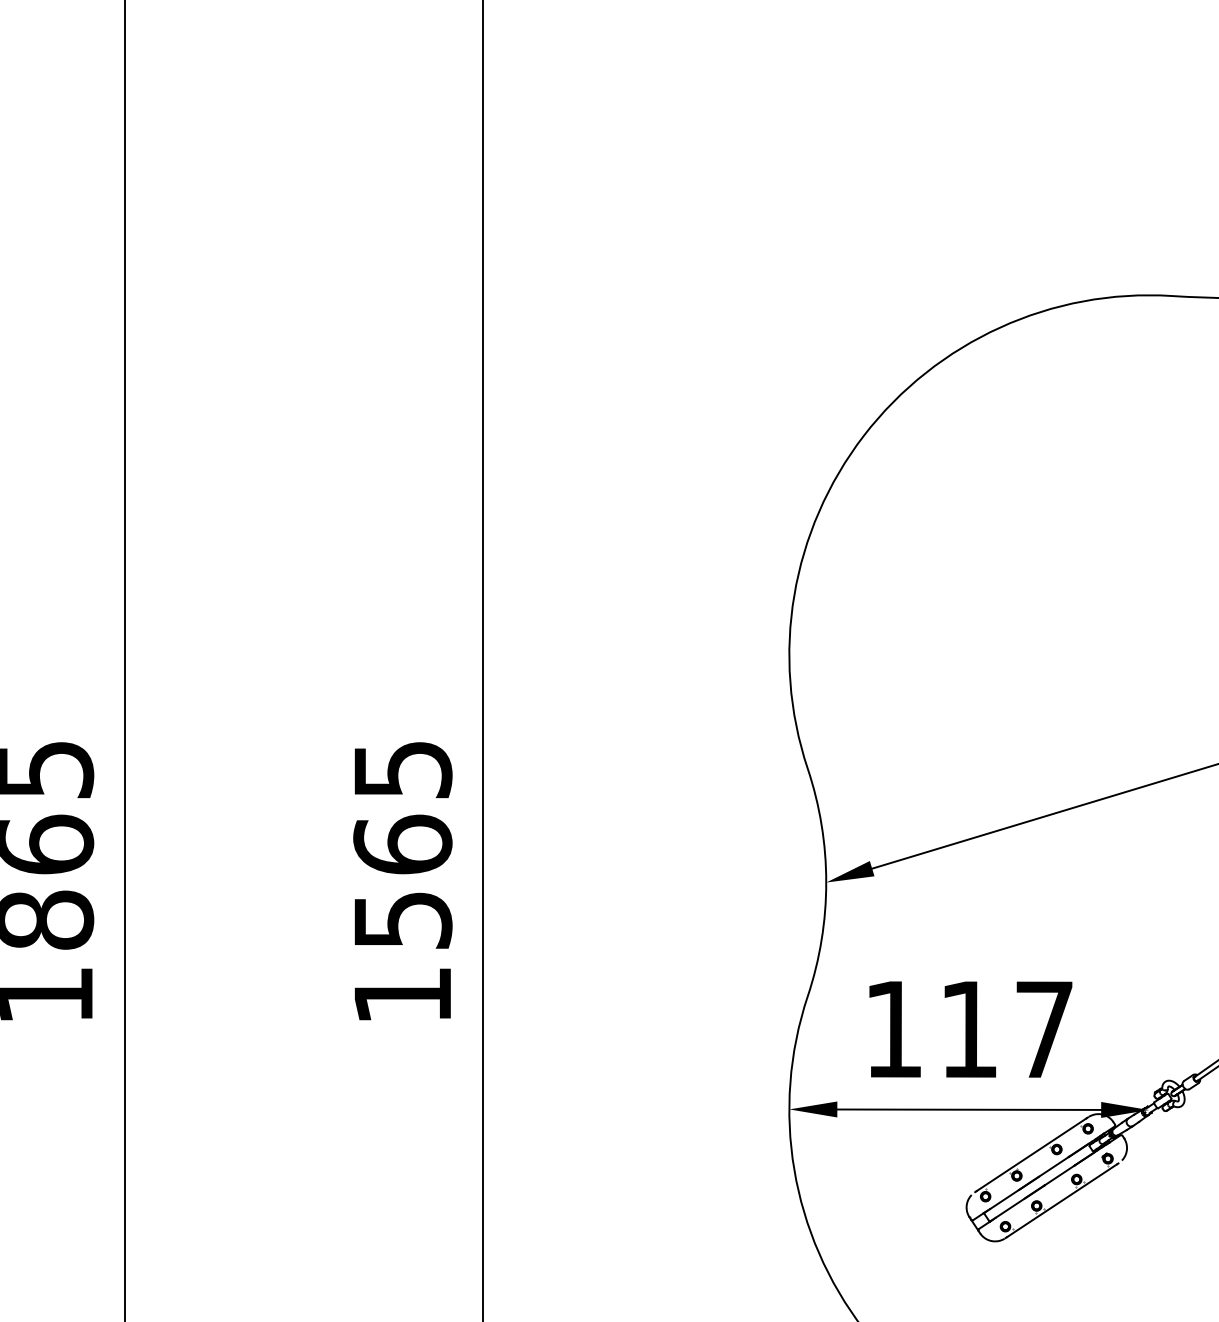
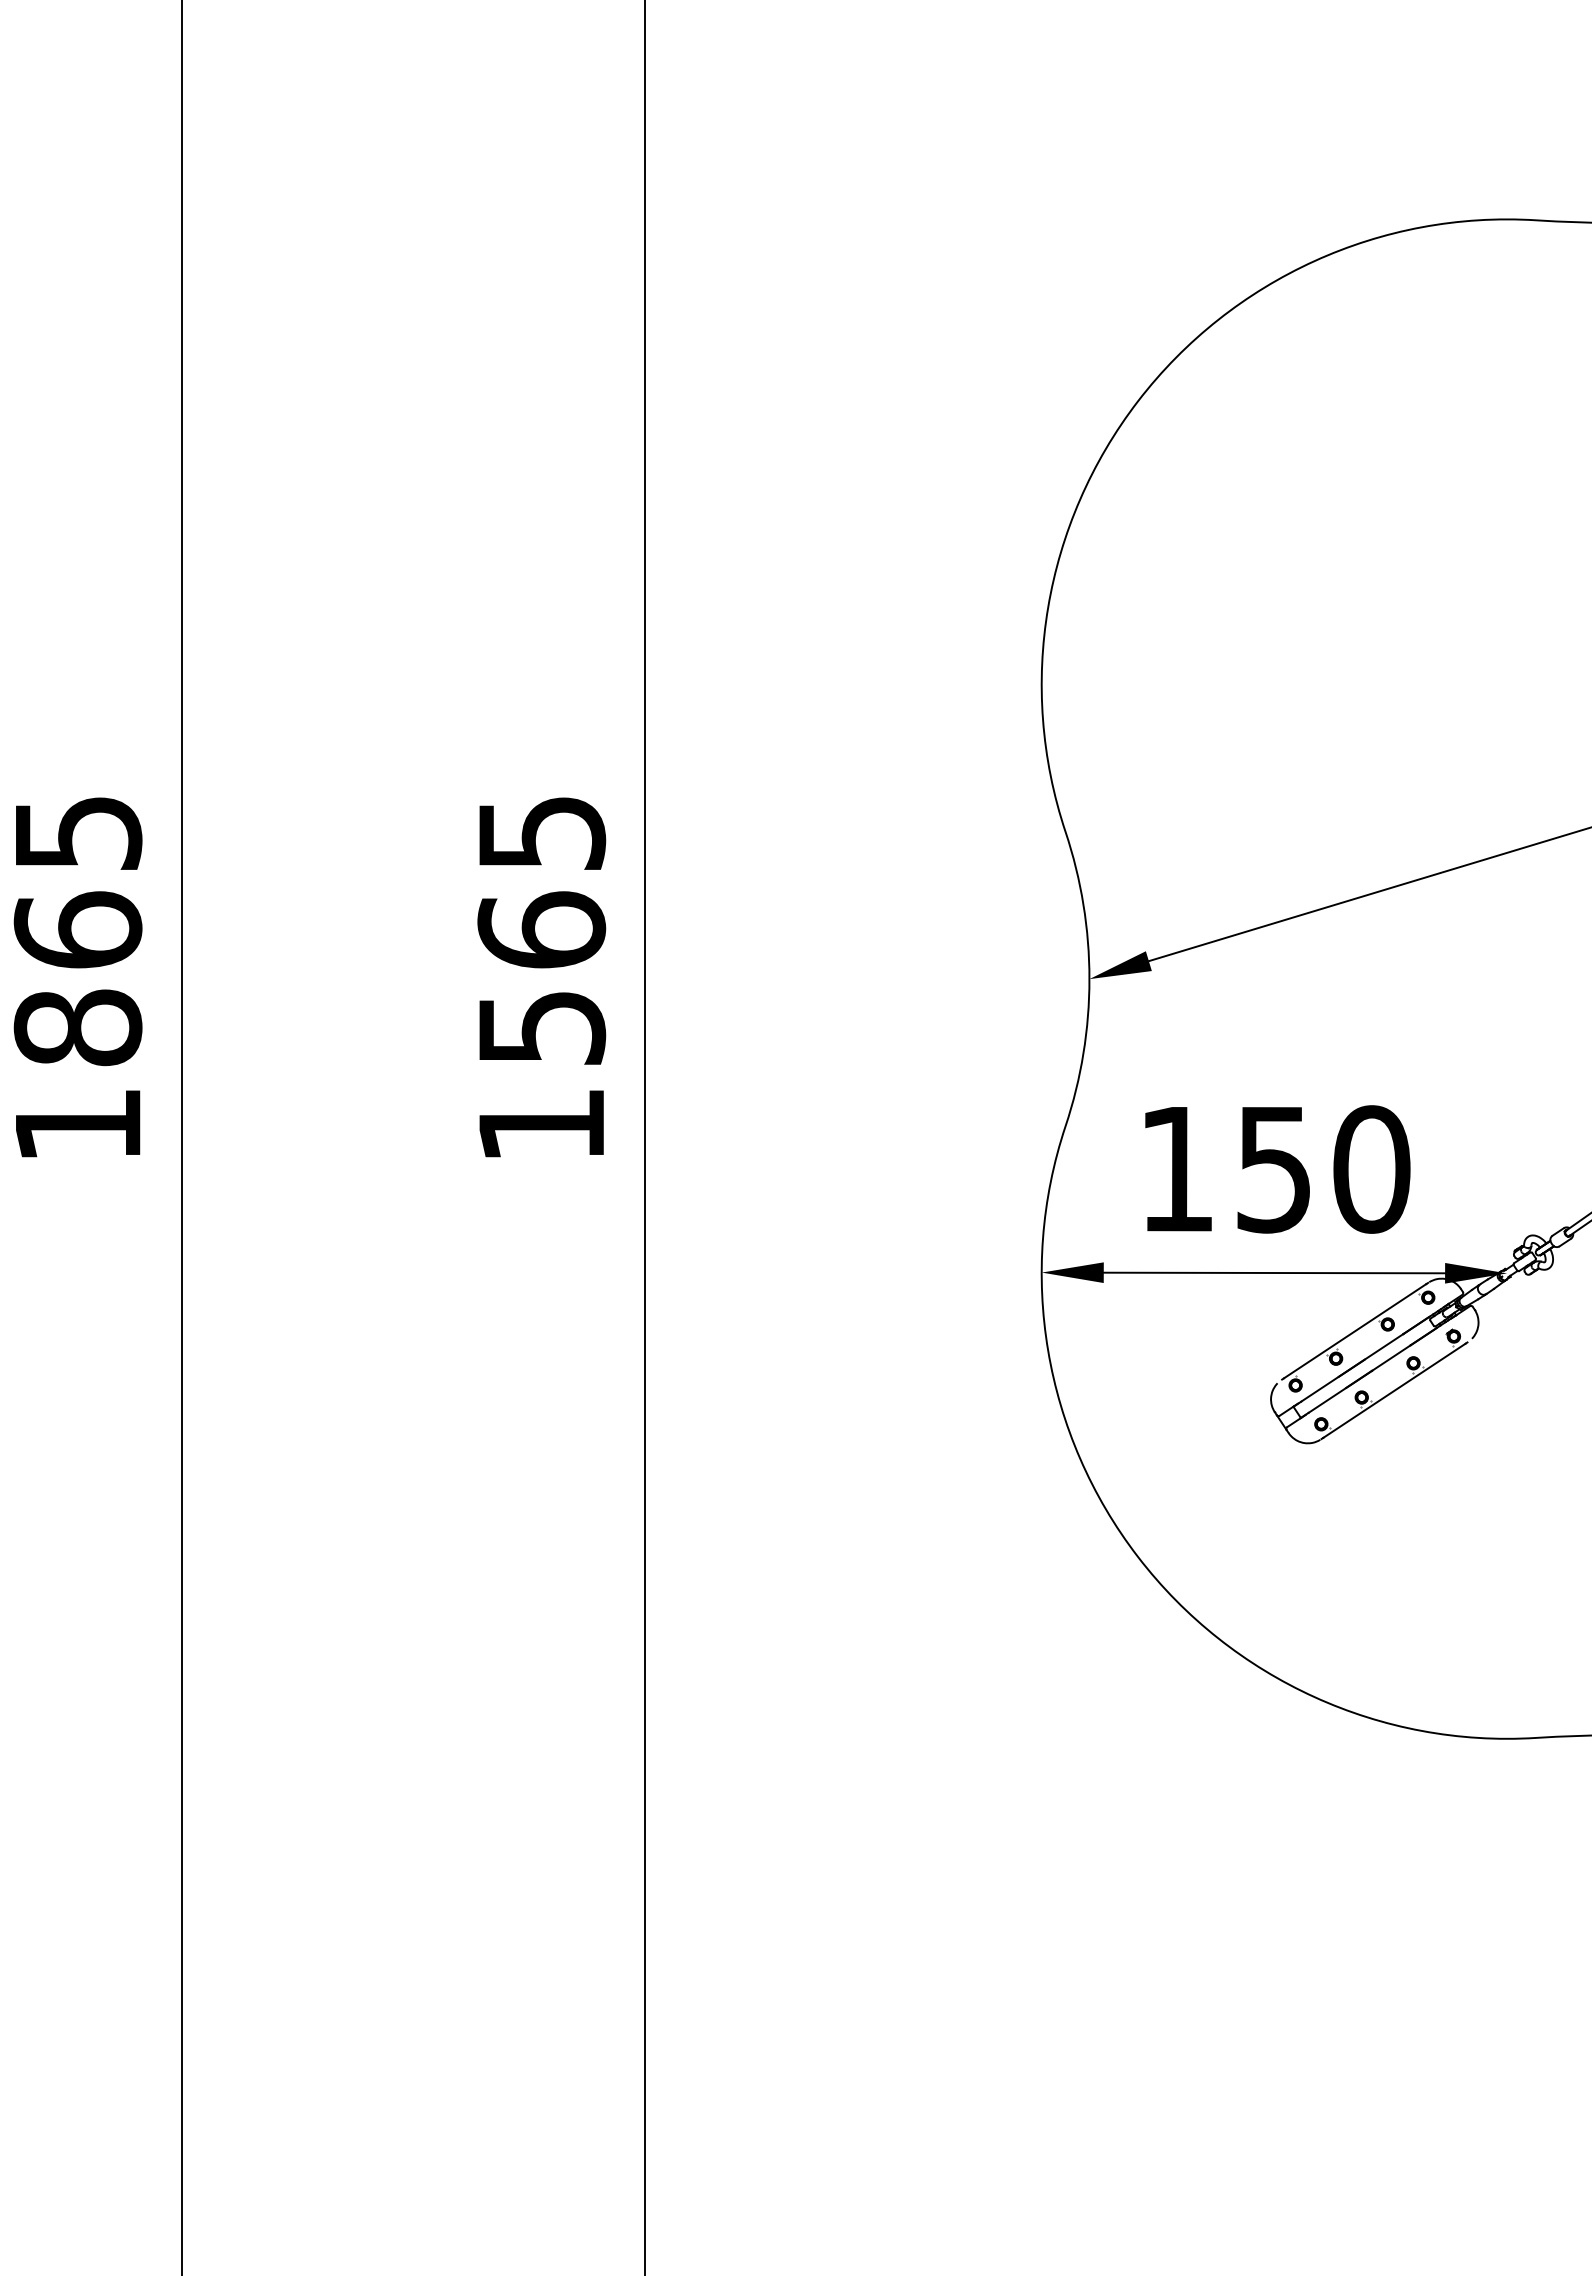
text: (1007, 1029) -> (1323, 1169), 117 -> 150

